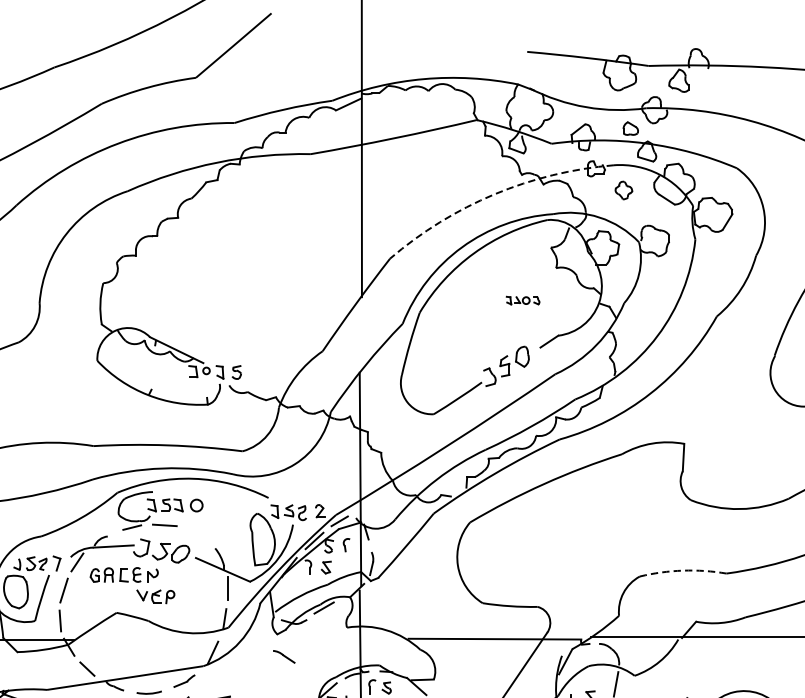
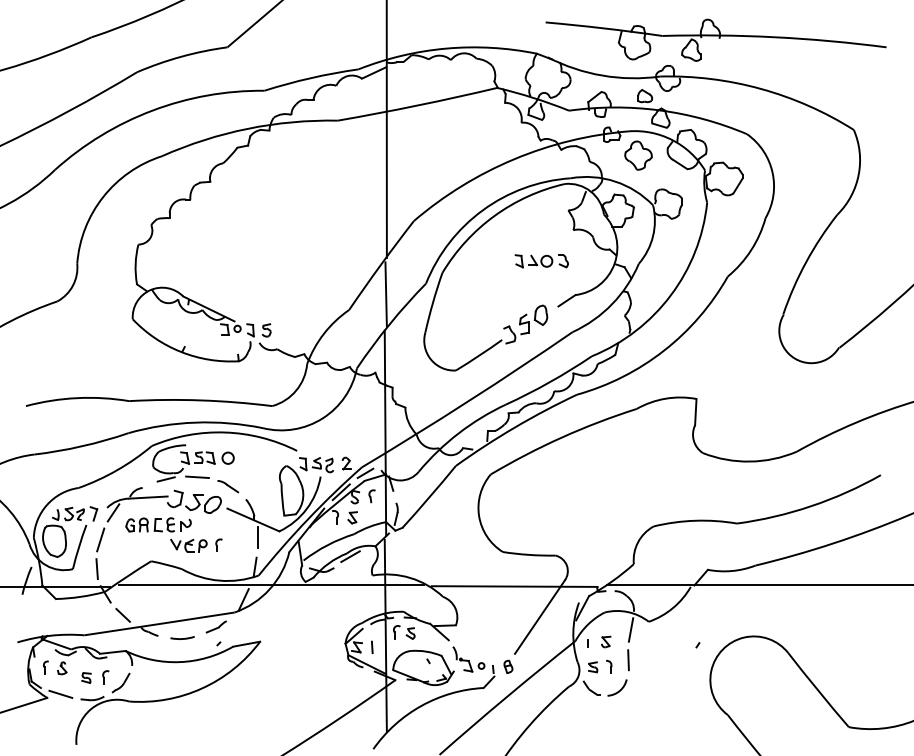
part: (623, 190) -> (638, 155), size x1.67
arc: (494, 194) -> (514, 159), dashed -> solid
part: (522, 300) -> (541, 261), size x1.67
line: (360, 335) -> (385, 294), added
arc: (683, 570) -> (695, 520), dashed -> solid
part: (186, 595) -> (218, 544), added
line: (240, 637) -> (270, 584), added
part: (284, 656) -> (228, 486), moved

